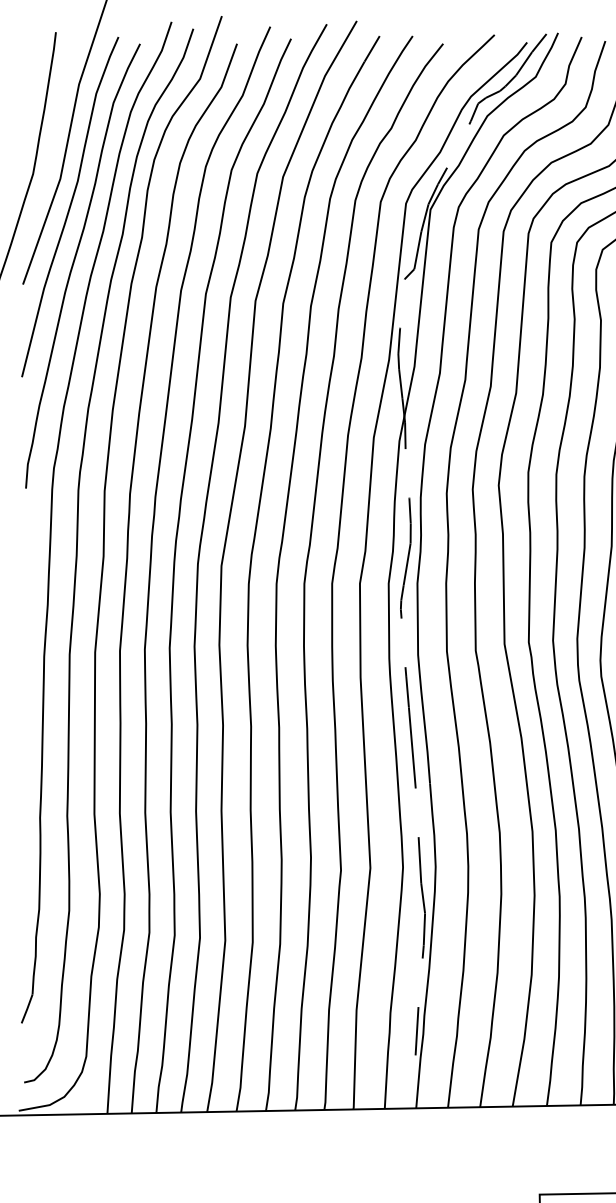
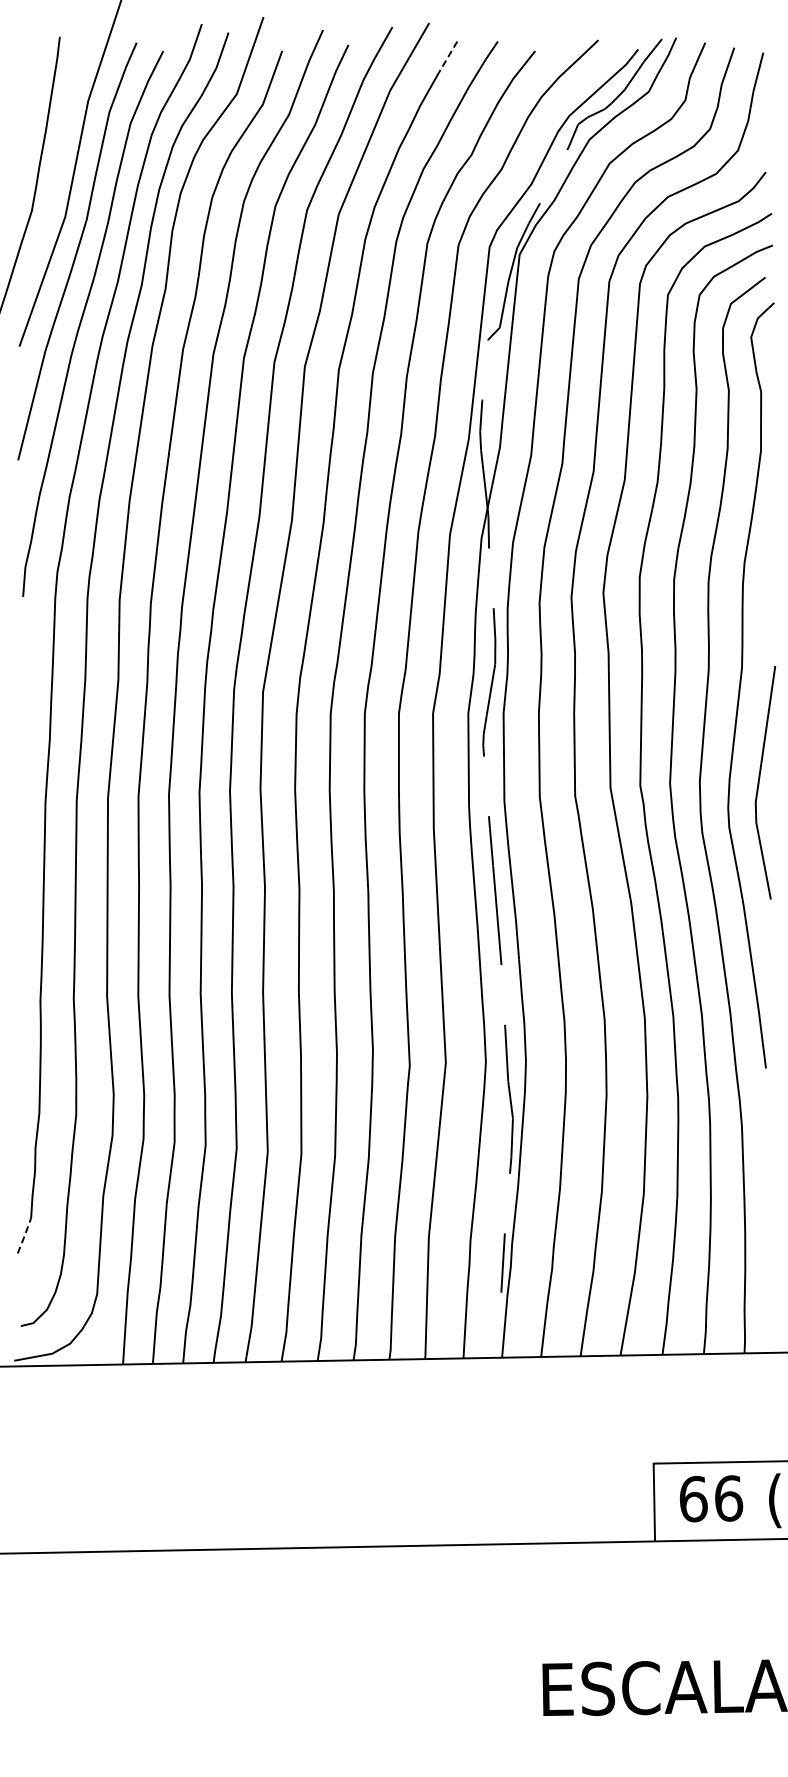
line: (371, 49) -> (447, 57), solid -> dashed
line: (27, 1008) -> (24, 1235), solid -> dashed

